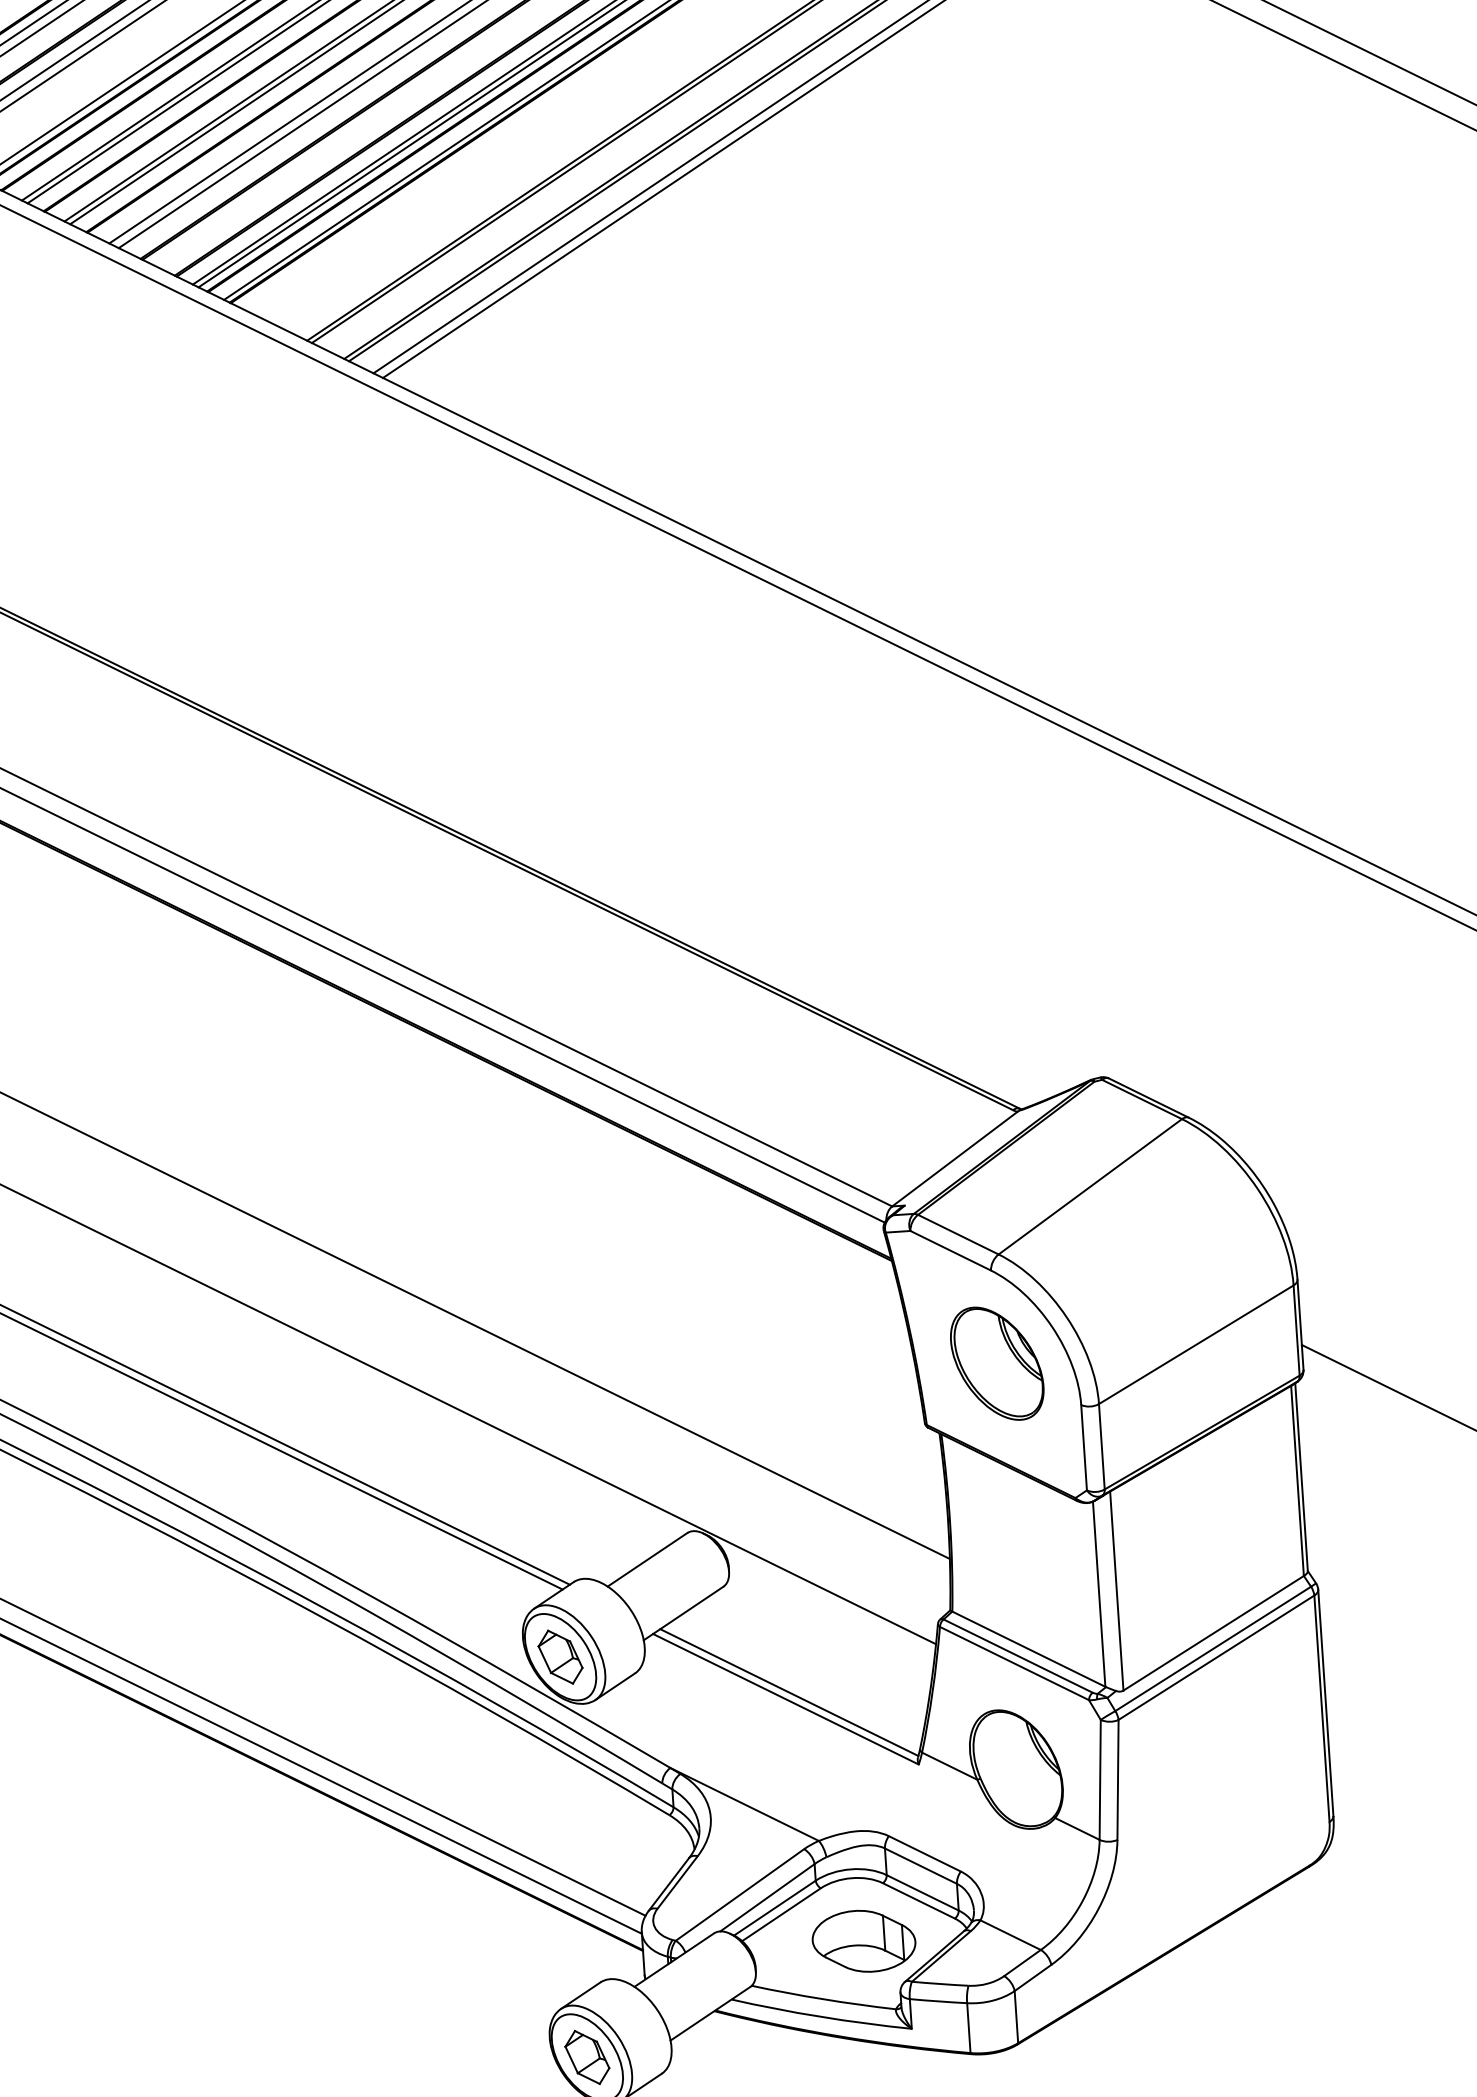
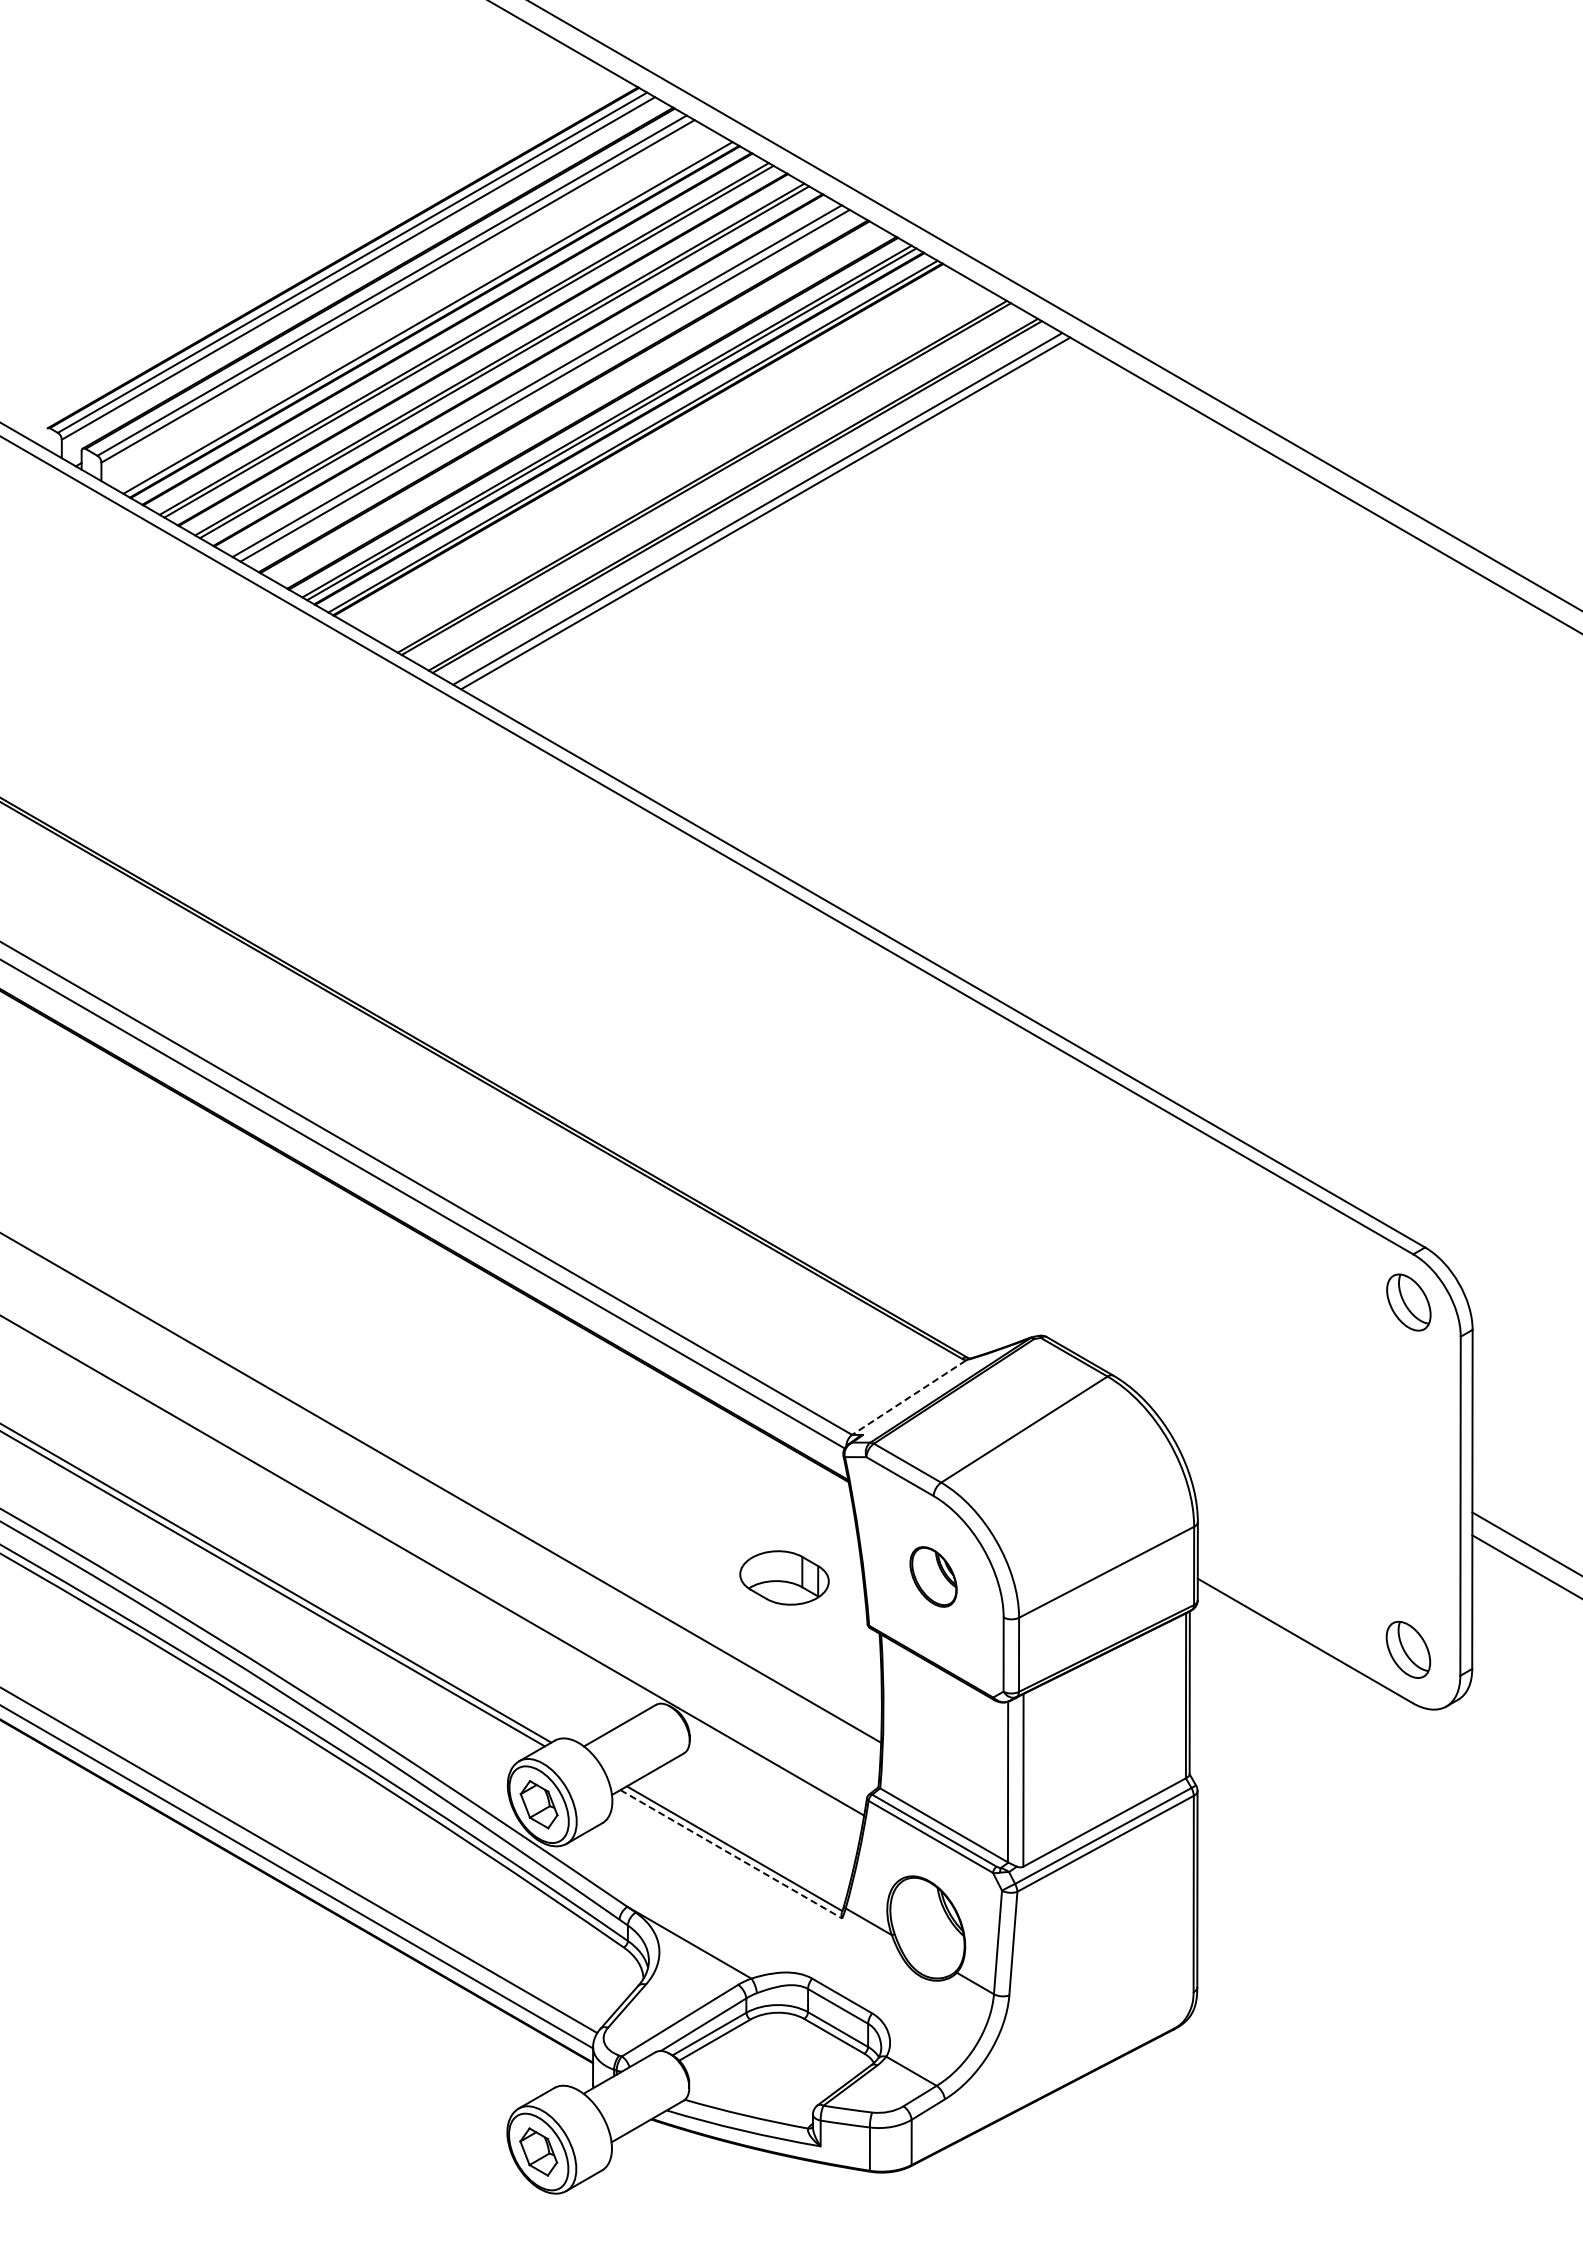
line: (955, 1158) -> (909, 1397), solid -> dashed
part: (997, 1363) -> (933, 1576), size x0.6
line: (786, 1699) -> (731, 1854), solid -> dashed
part: (863, 1940) -> (784, 1577), moved

